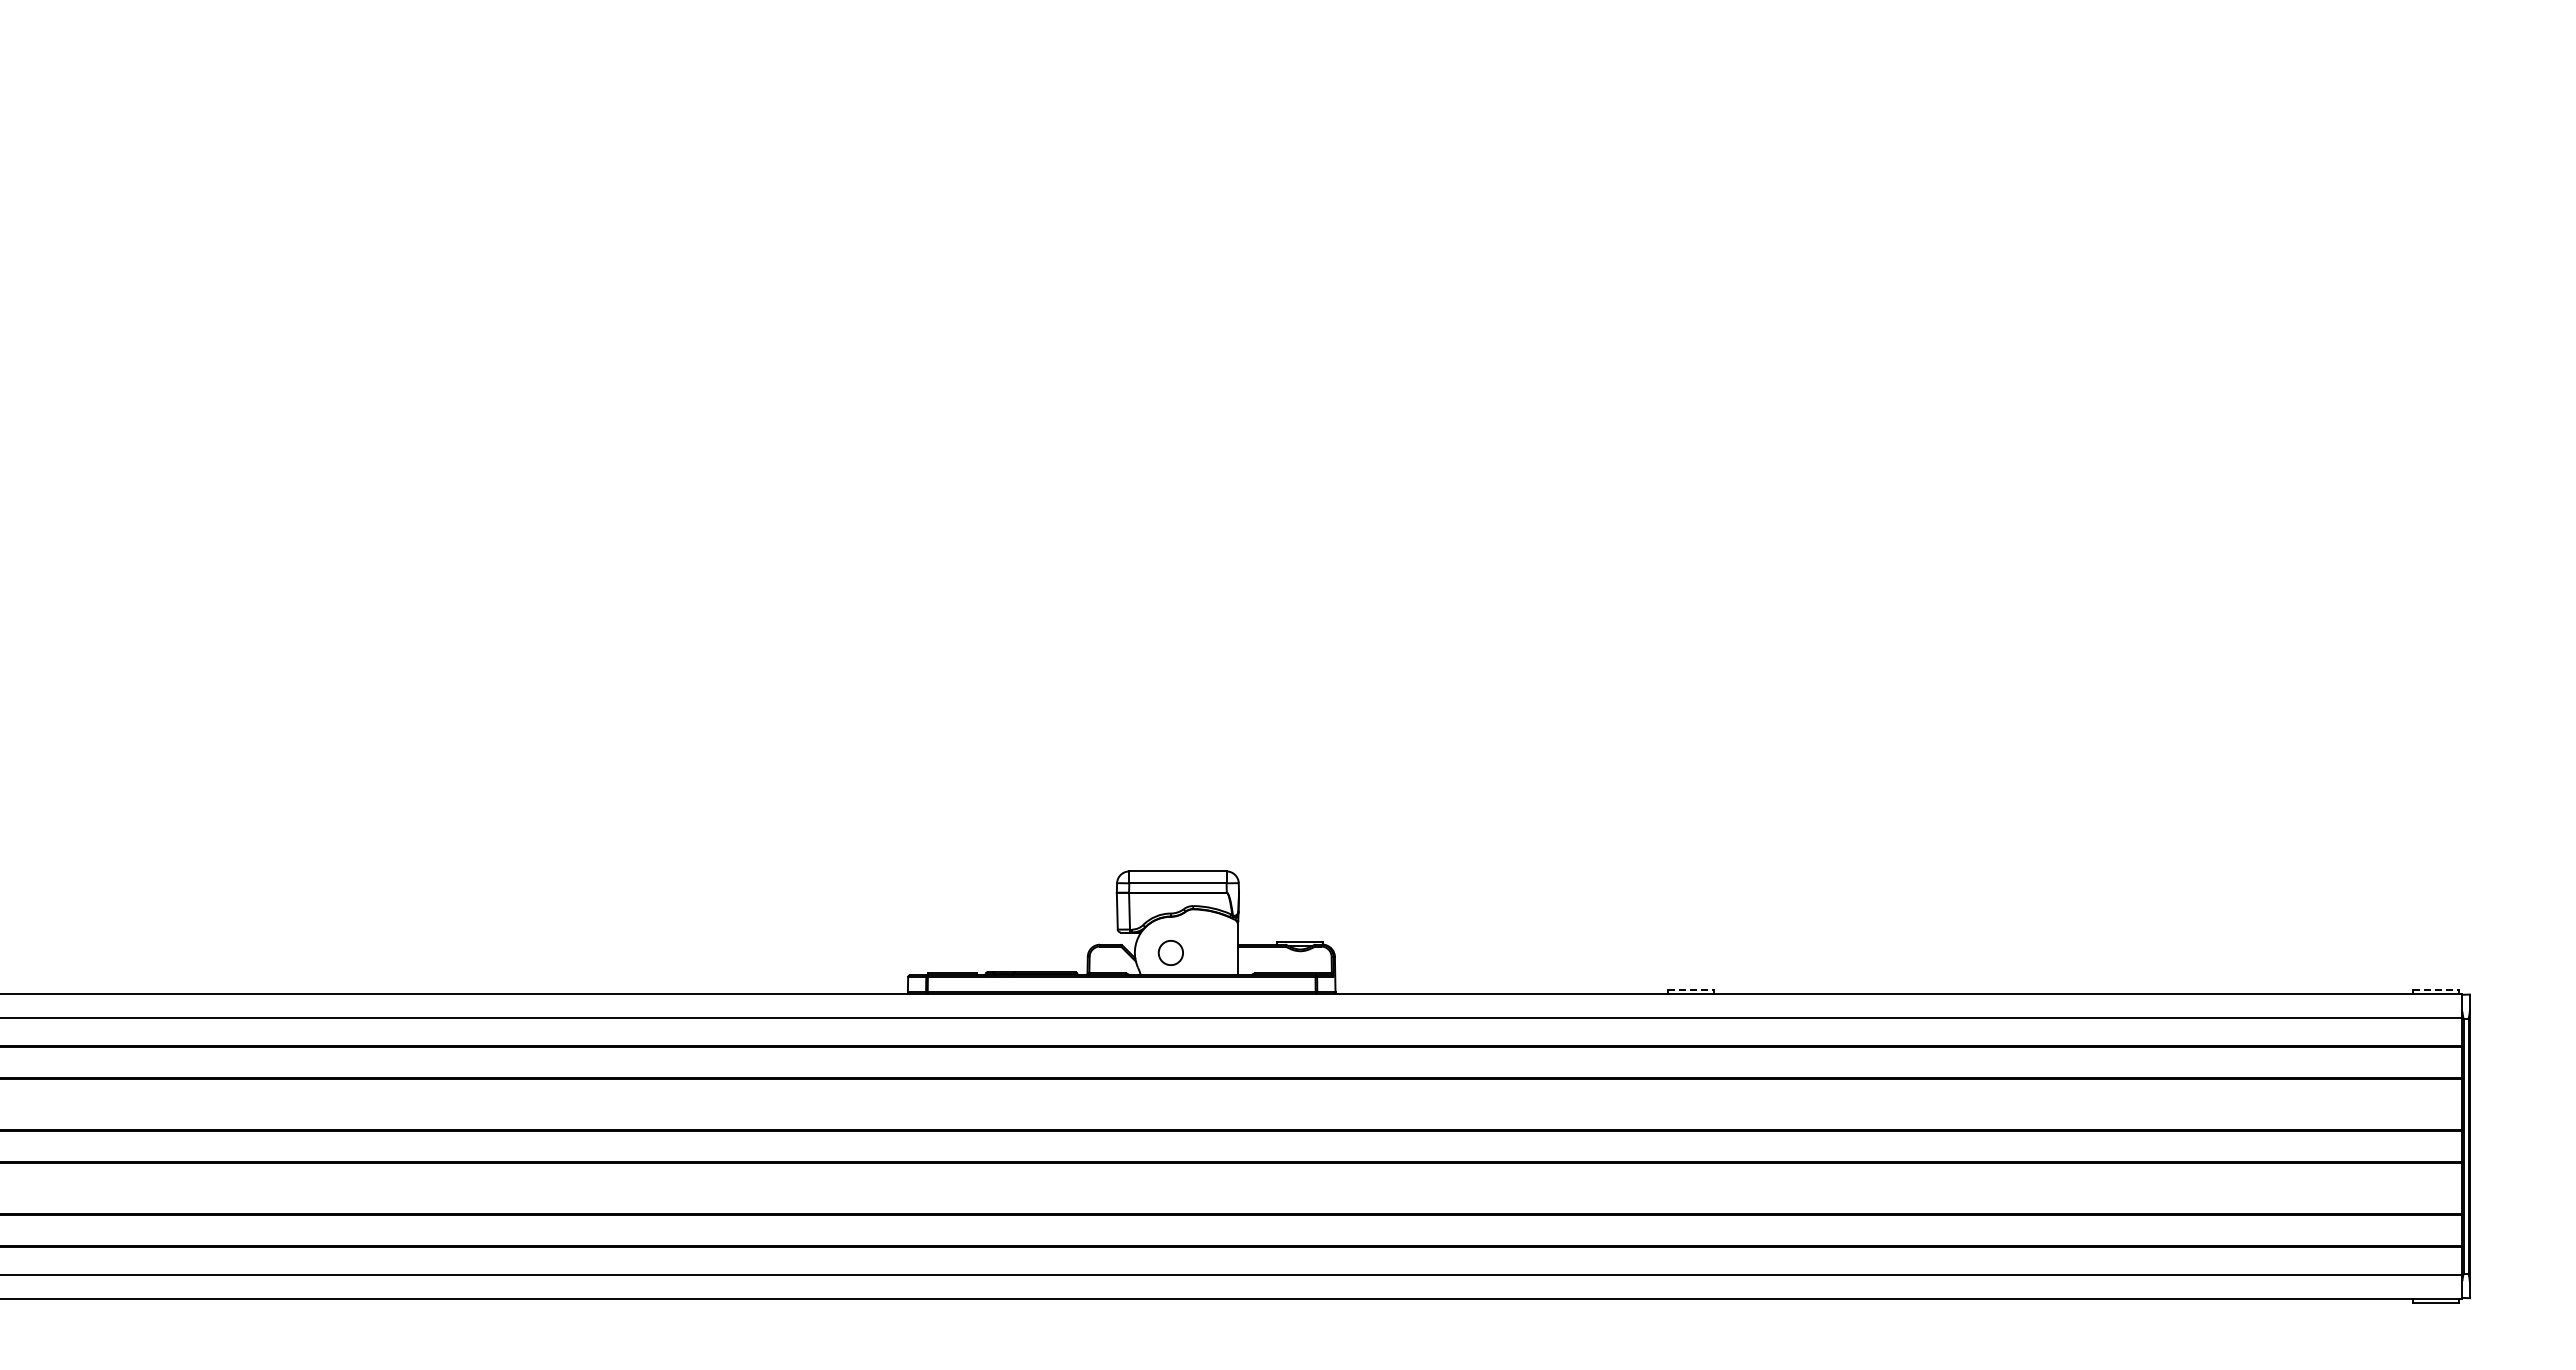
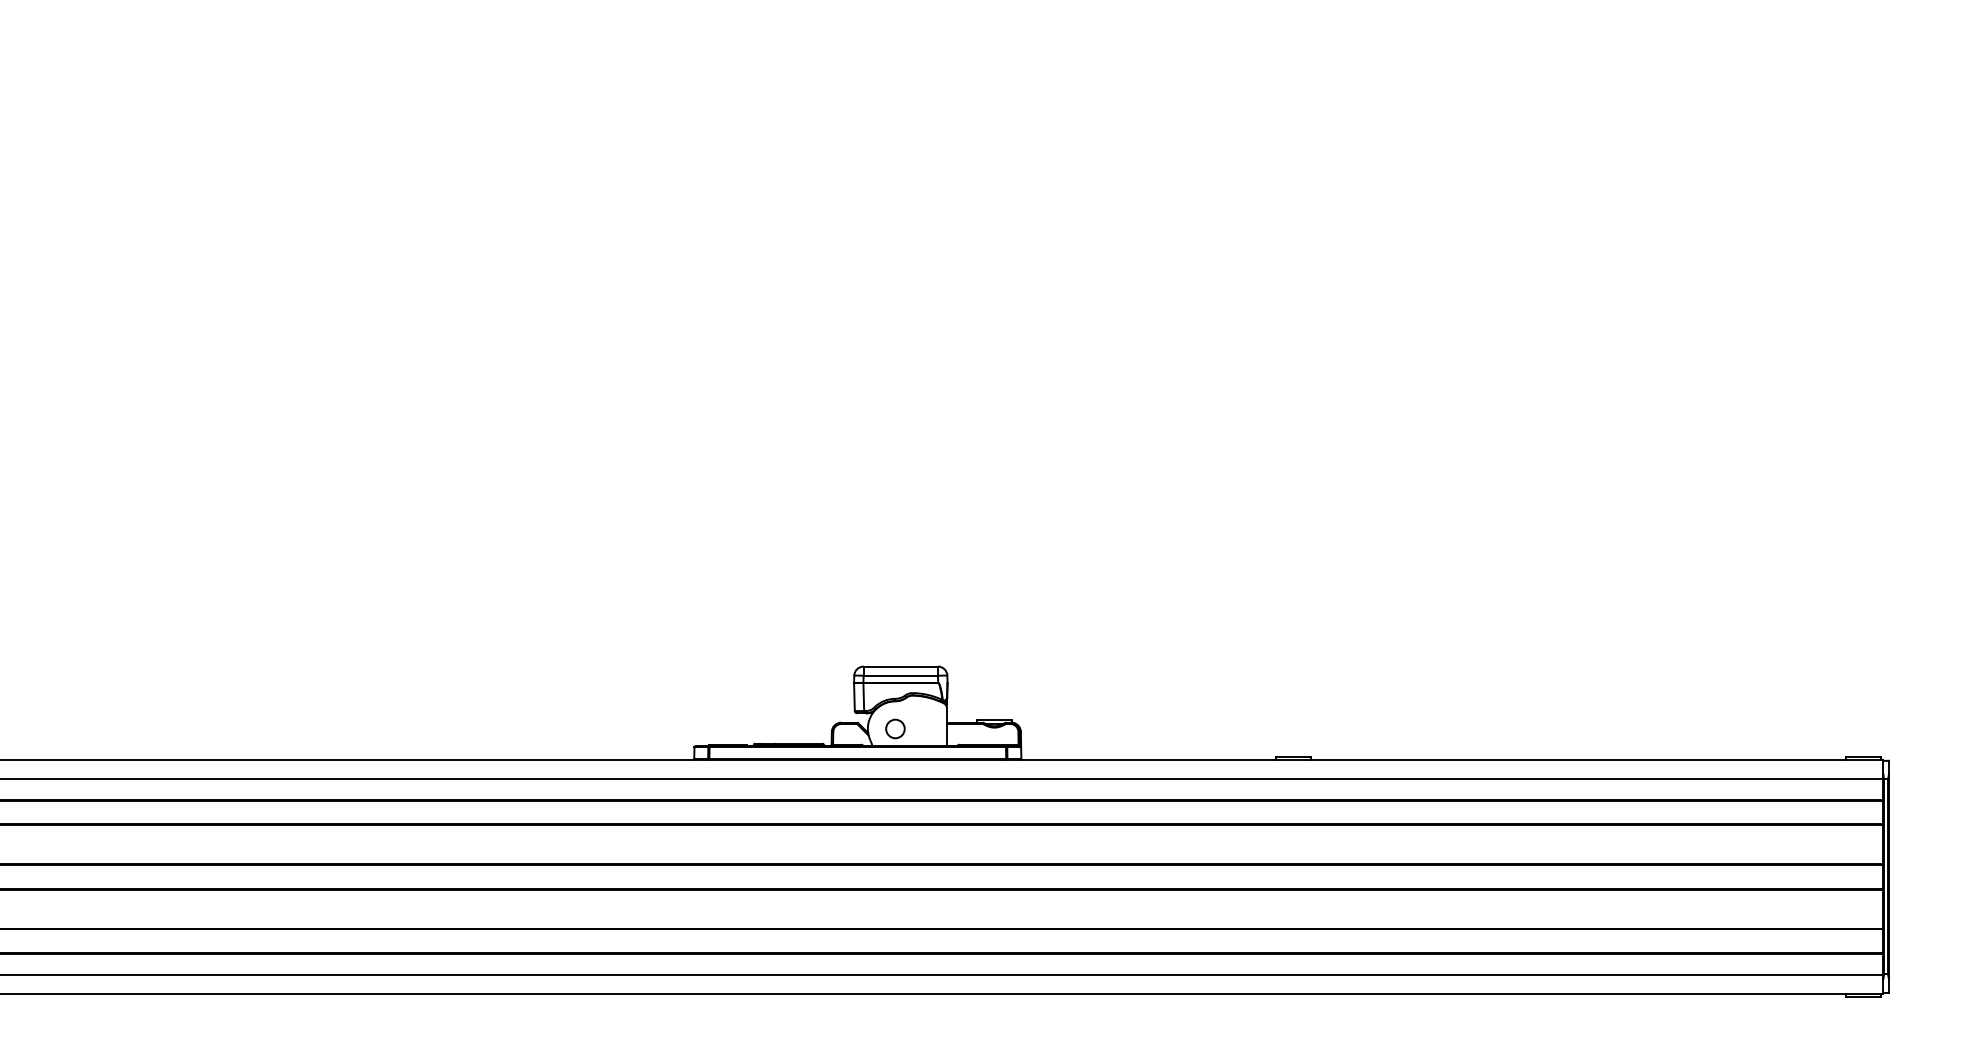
line: (1691, 989) -> (1293, 756), dashed -> solid
line: (2436, 989) -> (1863, 756), dashed -> solid

